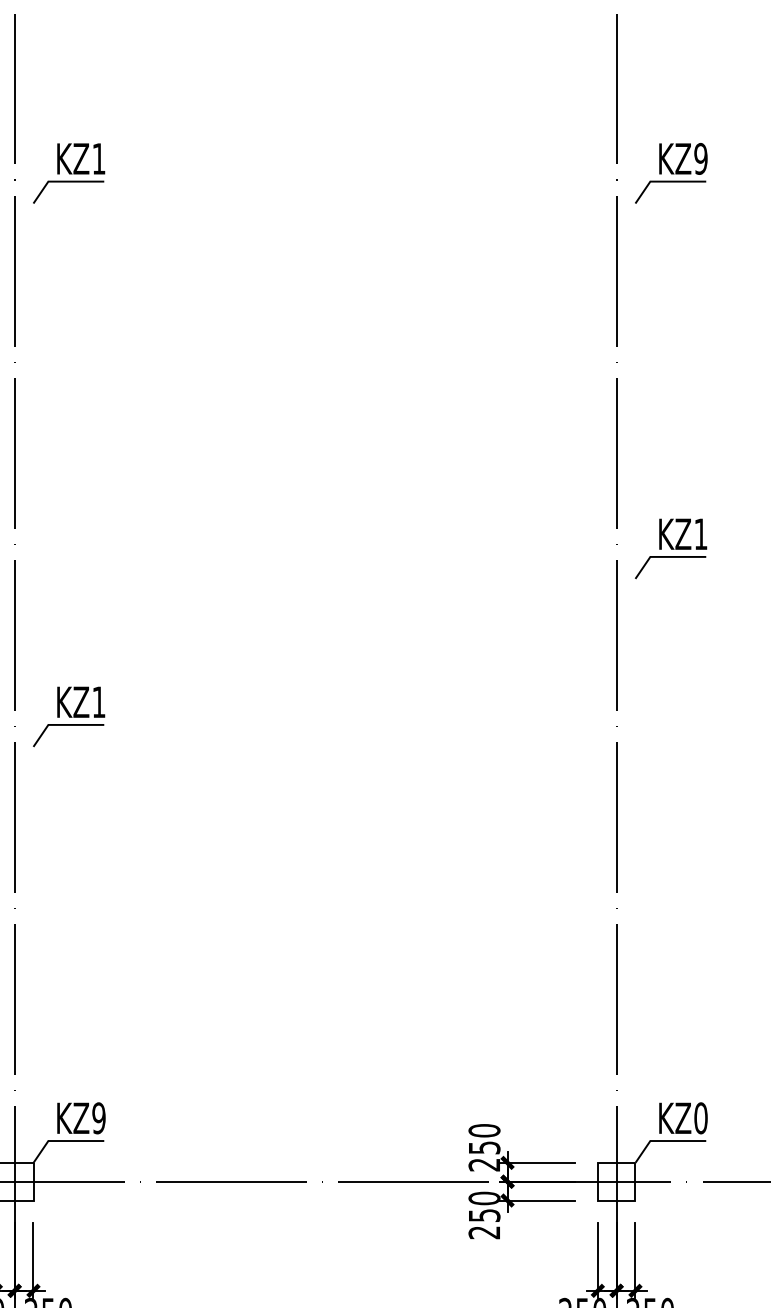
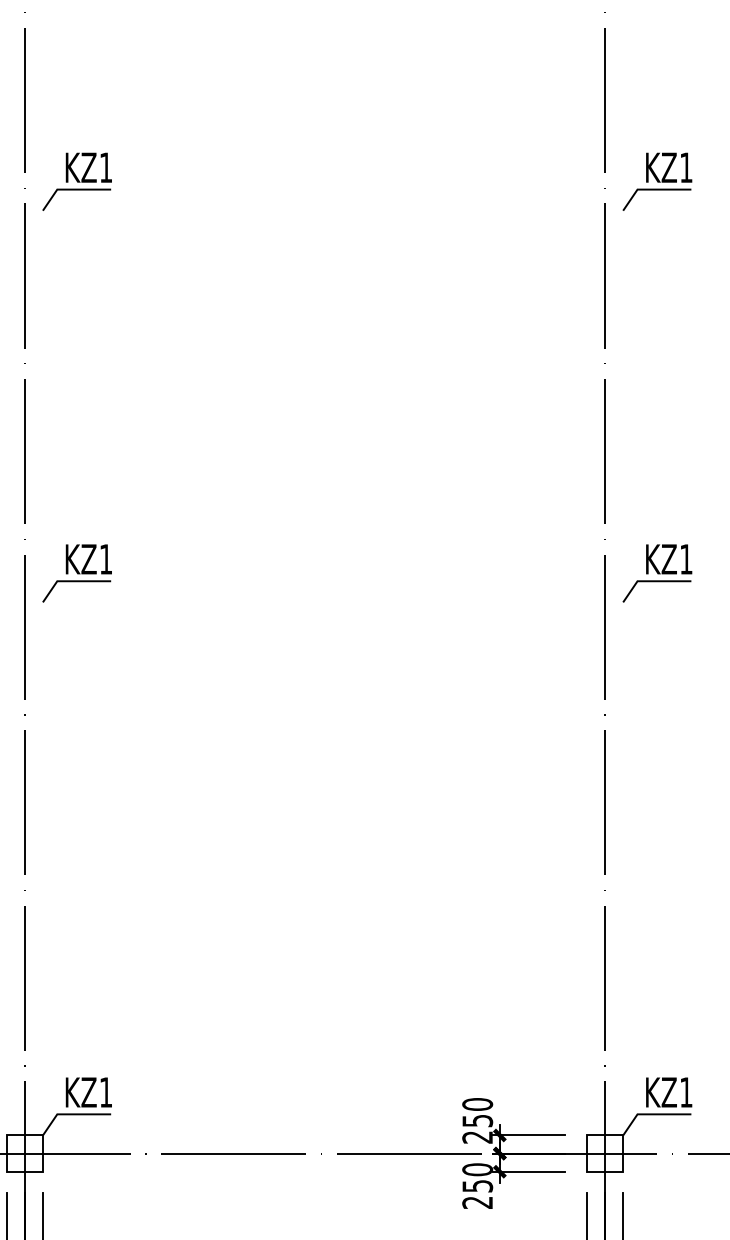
text: (700, 158) -> (685, 167), KZ9 -> KZ1
part: (671, 548) -> (657, 573), moved
part: (69, 716) -> (77, 573), moved
text: (98, 1118) -> (105, 1092), KZ9 -> KZ1
text: (700, 1118) -> (685, 1092), KZ0 -> KZ1

